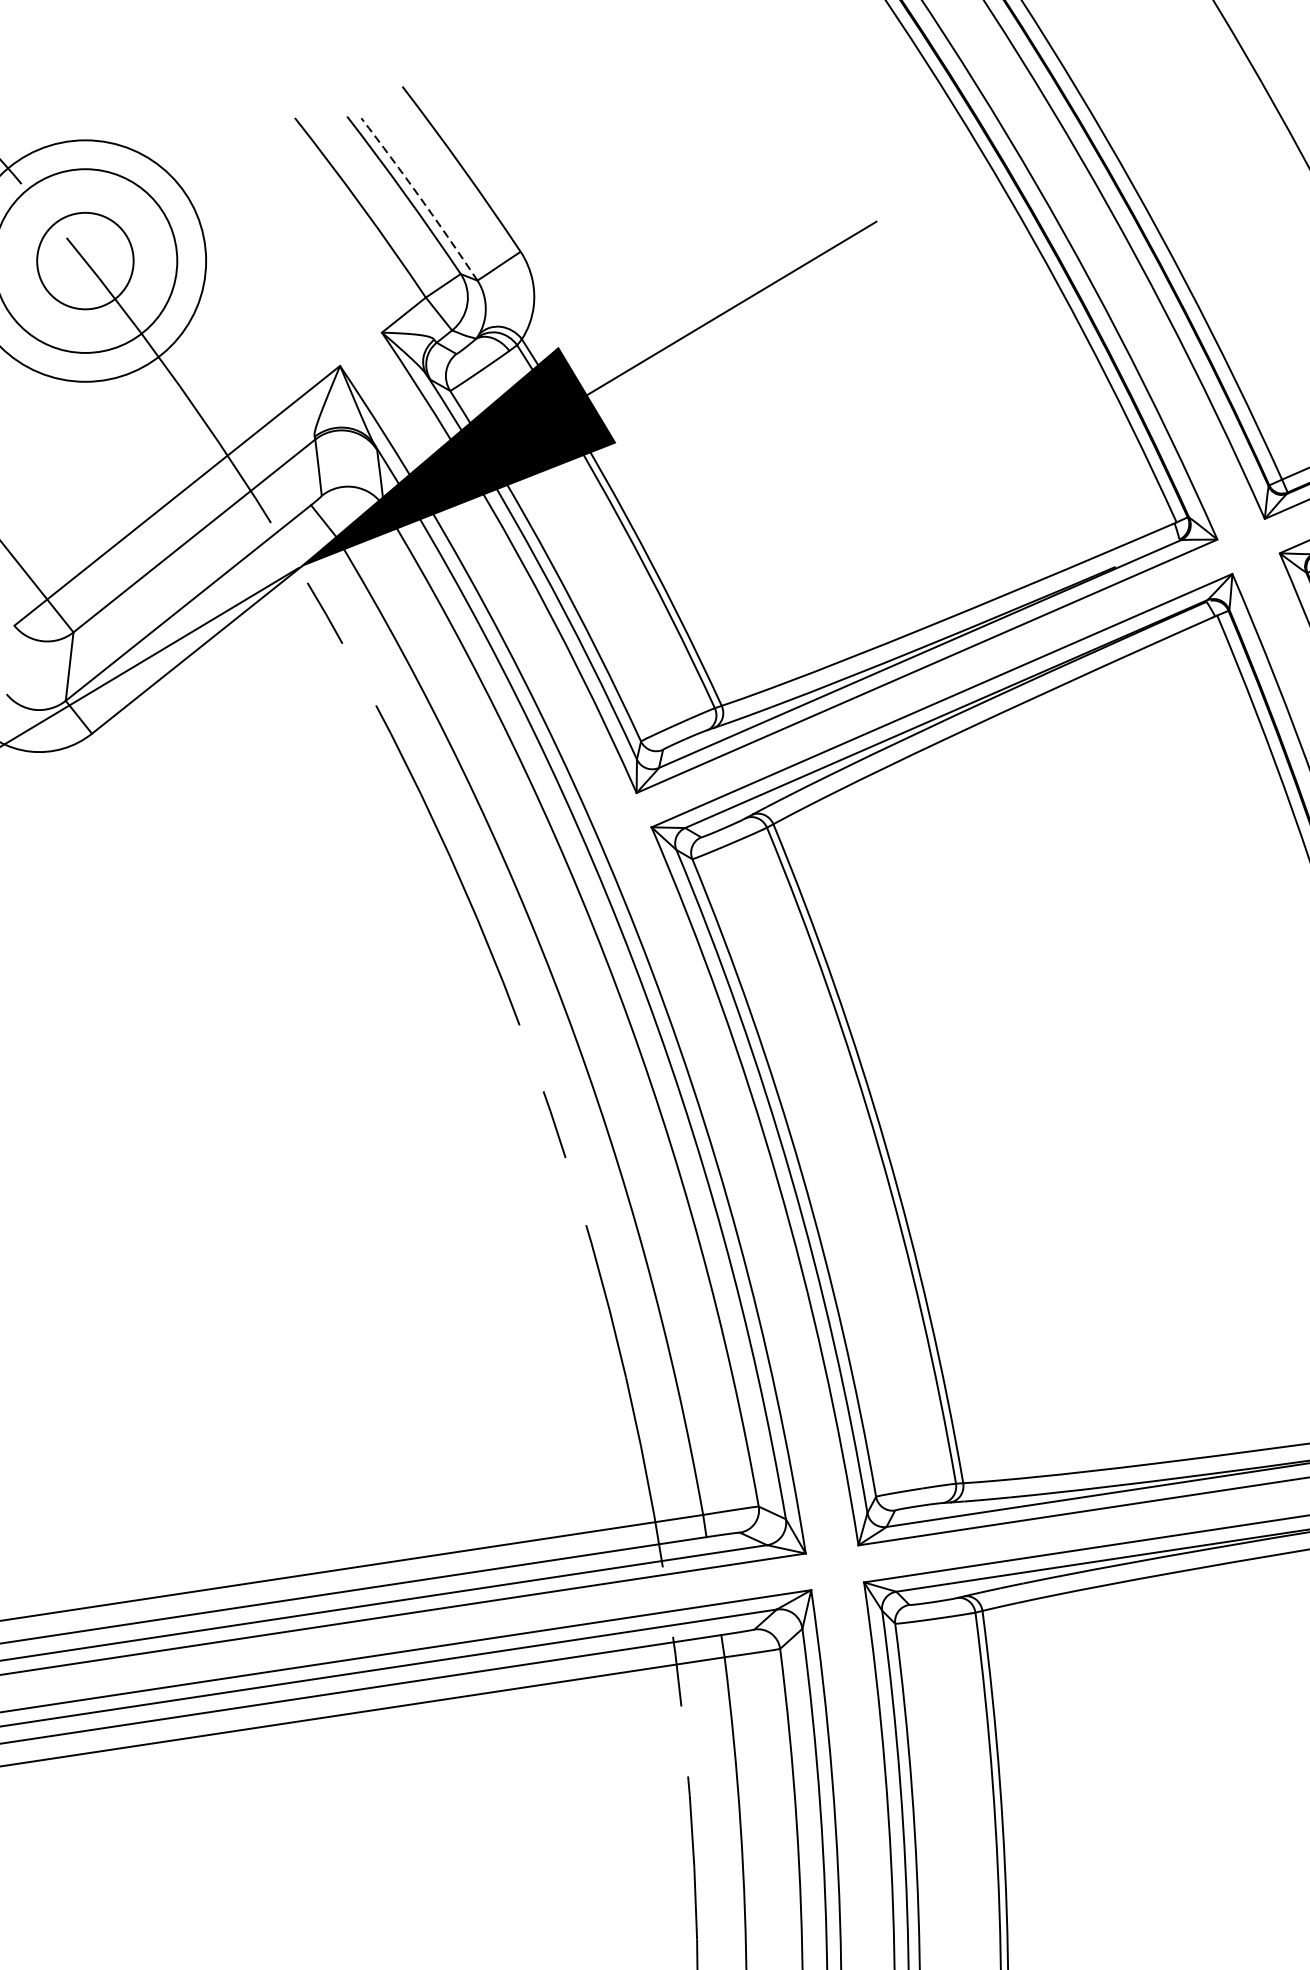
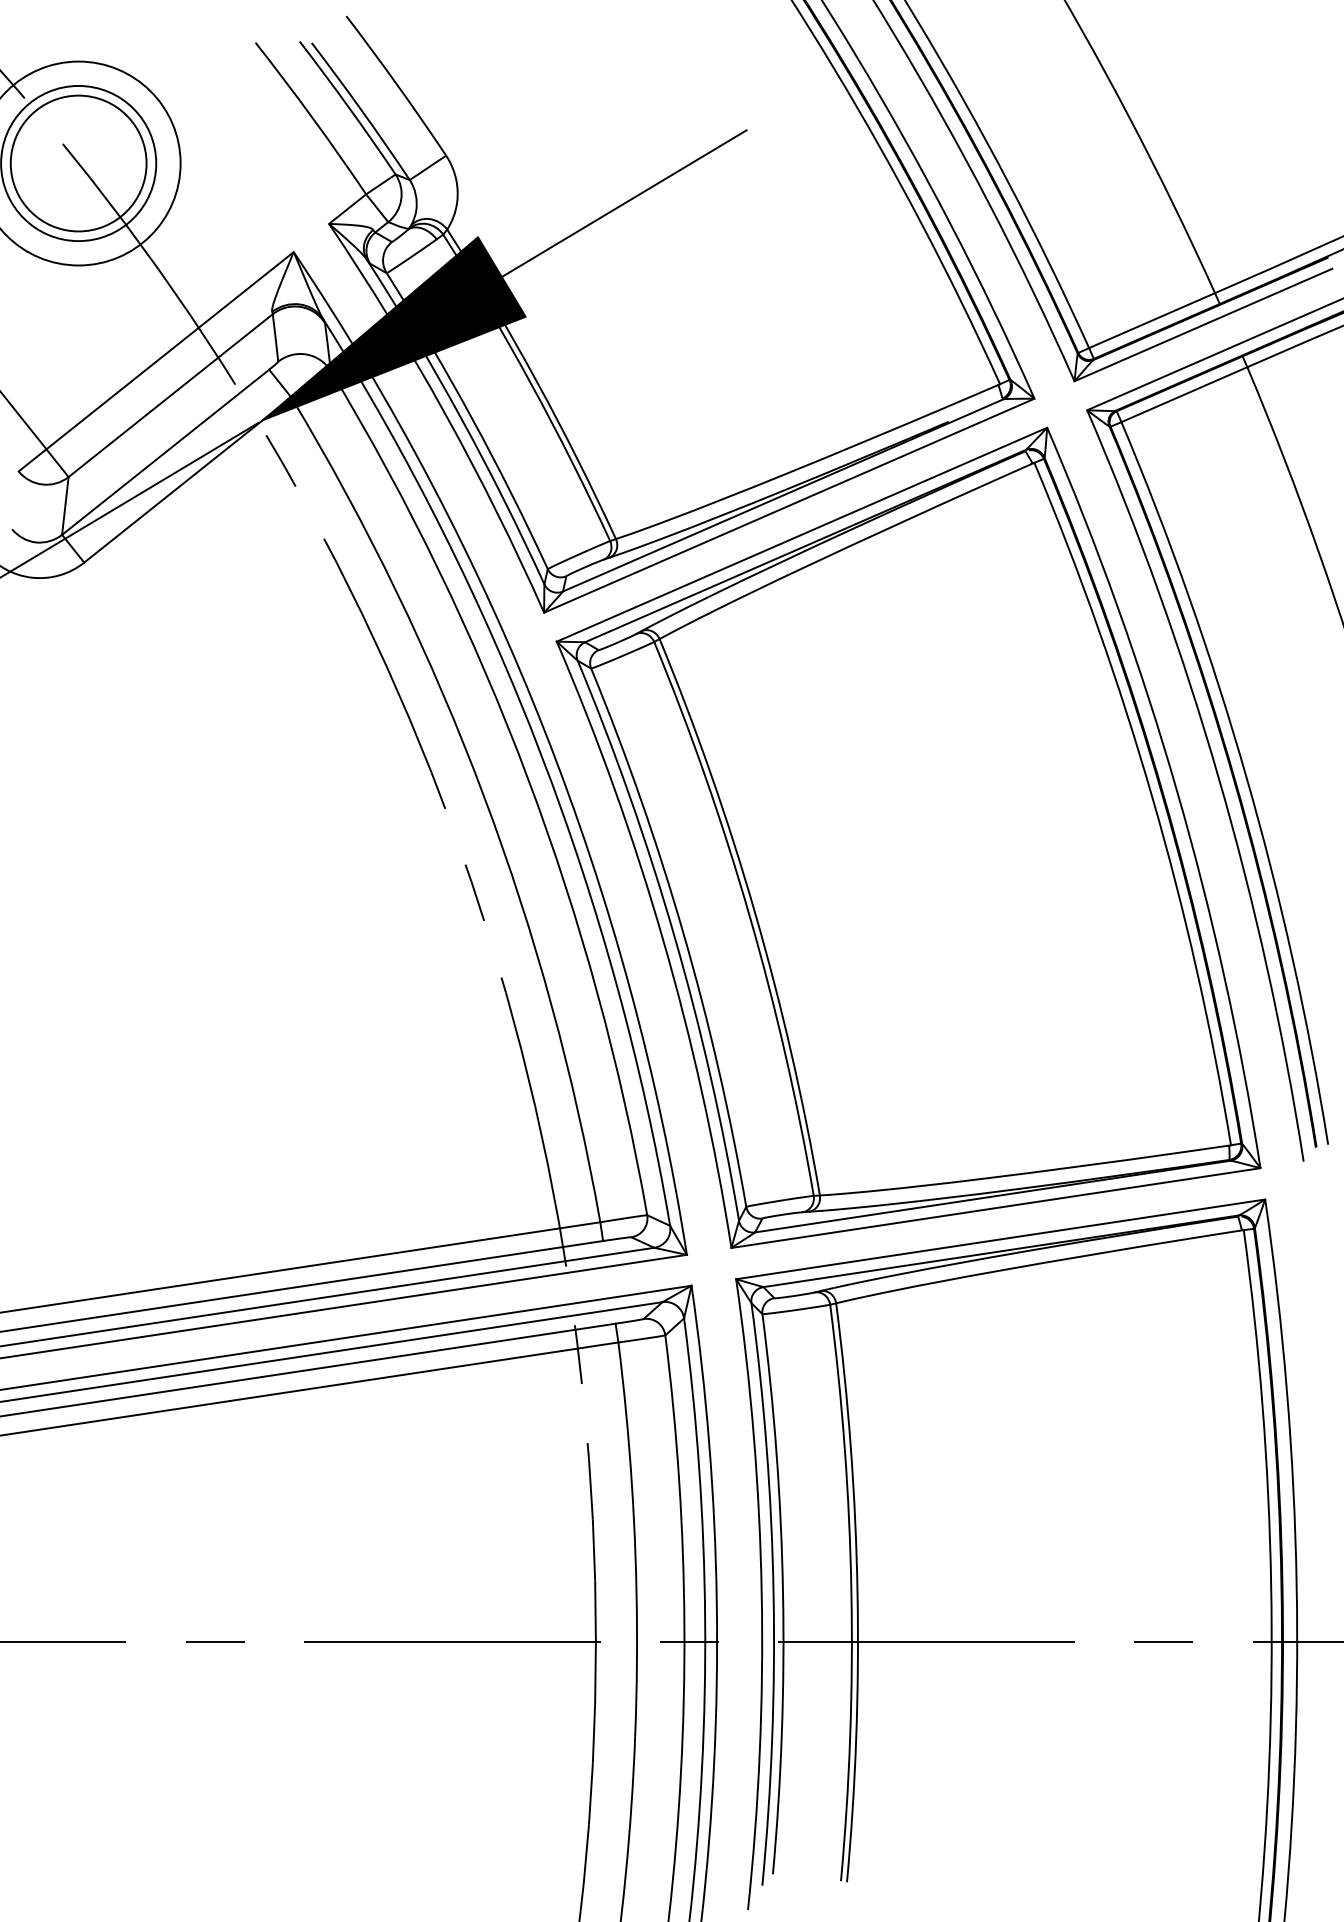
arc: (420, 198) -> (361, 110), dashed -> solid
circle: (85, 261) -> (78, 163), size x1.67

